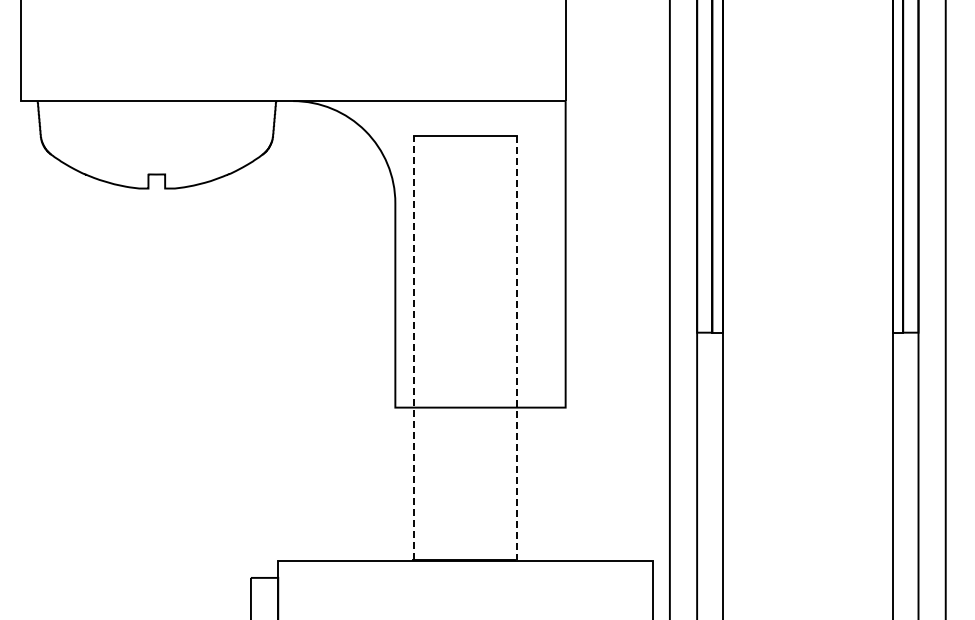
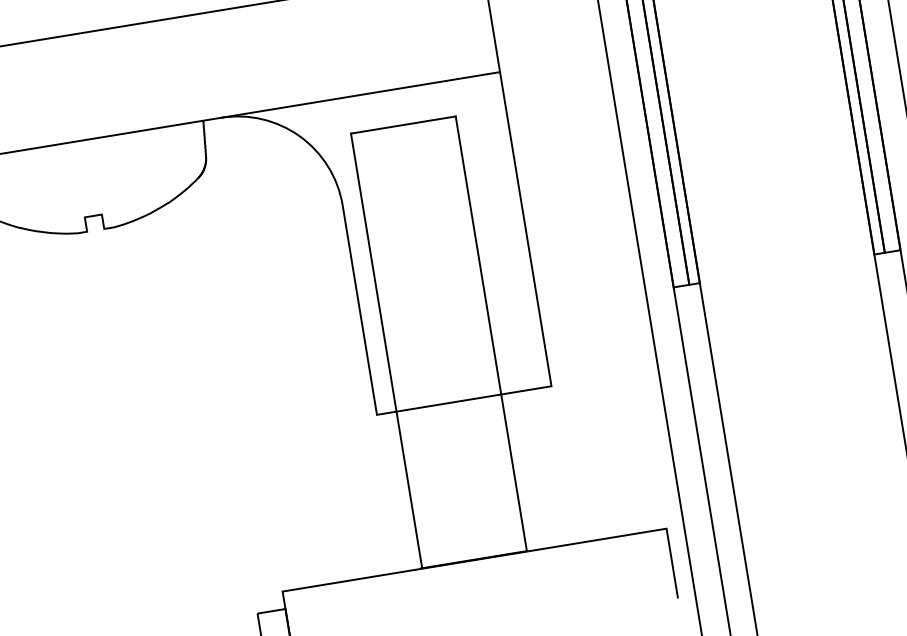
line: (414, 347) -> (386, 350), dashed -> solid
line: (516, 348) -> (491, 333), dashed -> solid

